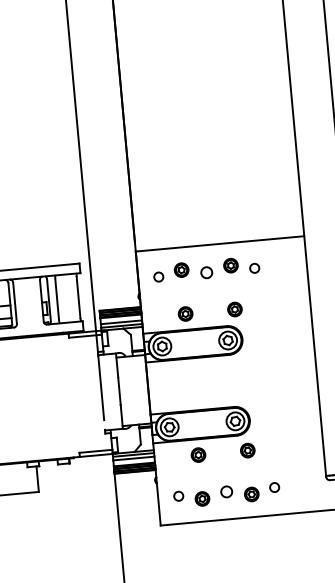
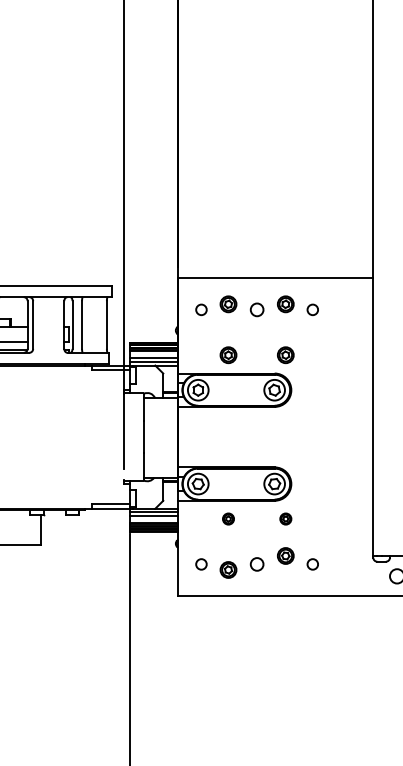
part: (247, 450) -> (285, 518), size x0.7
part: (198, 454) -> (228, 518), size x0.7
part: (251, 494) -> (285, 555), moved

